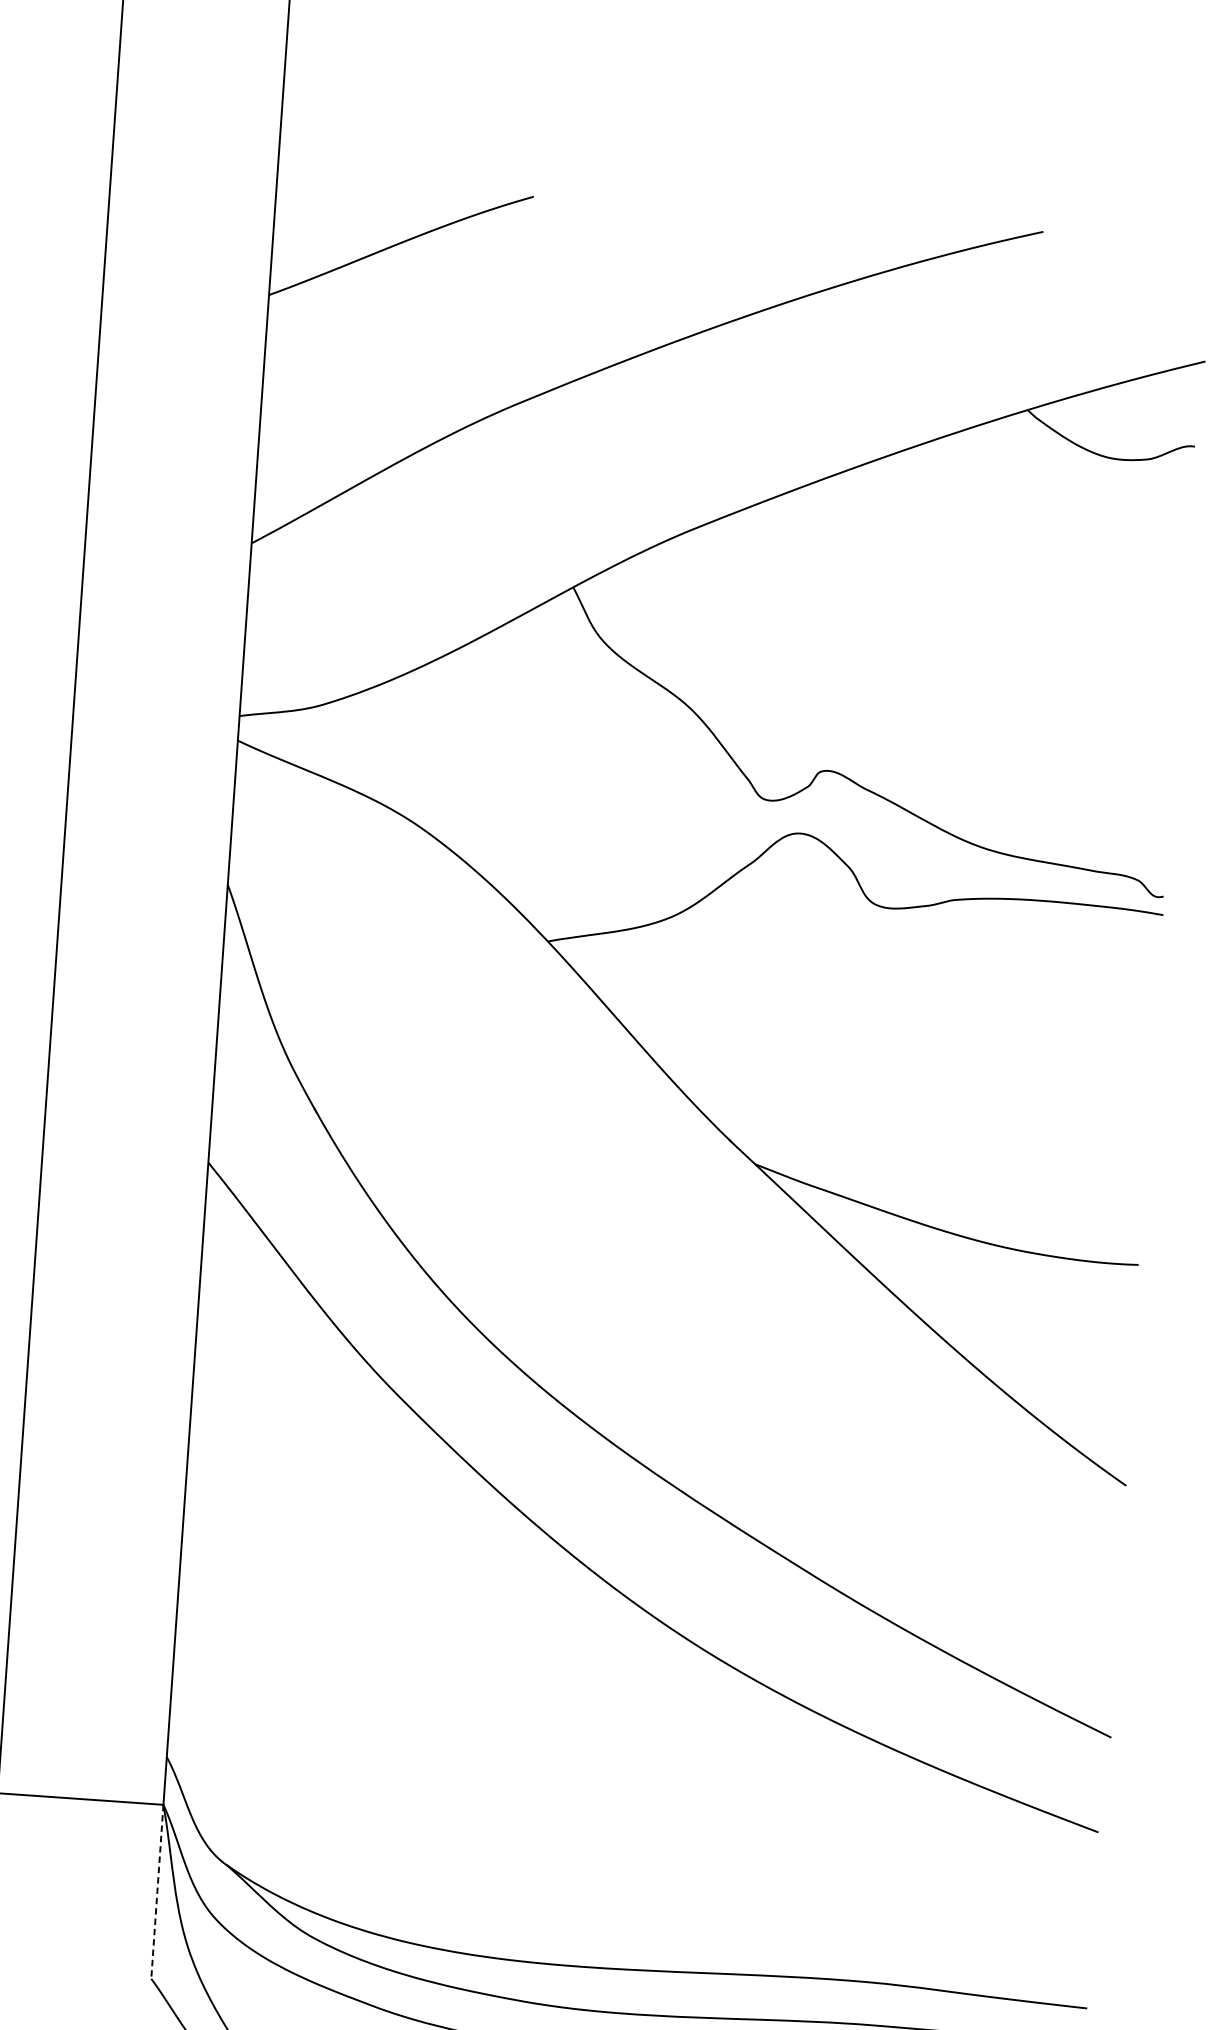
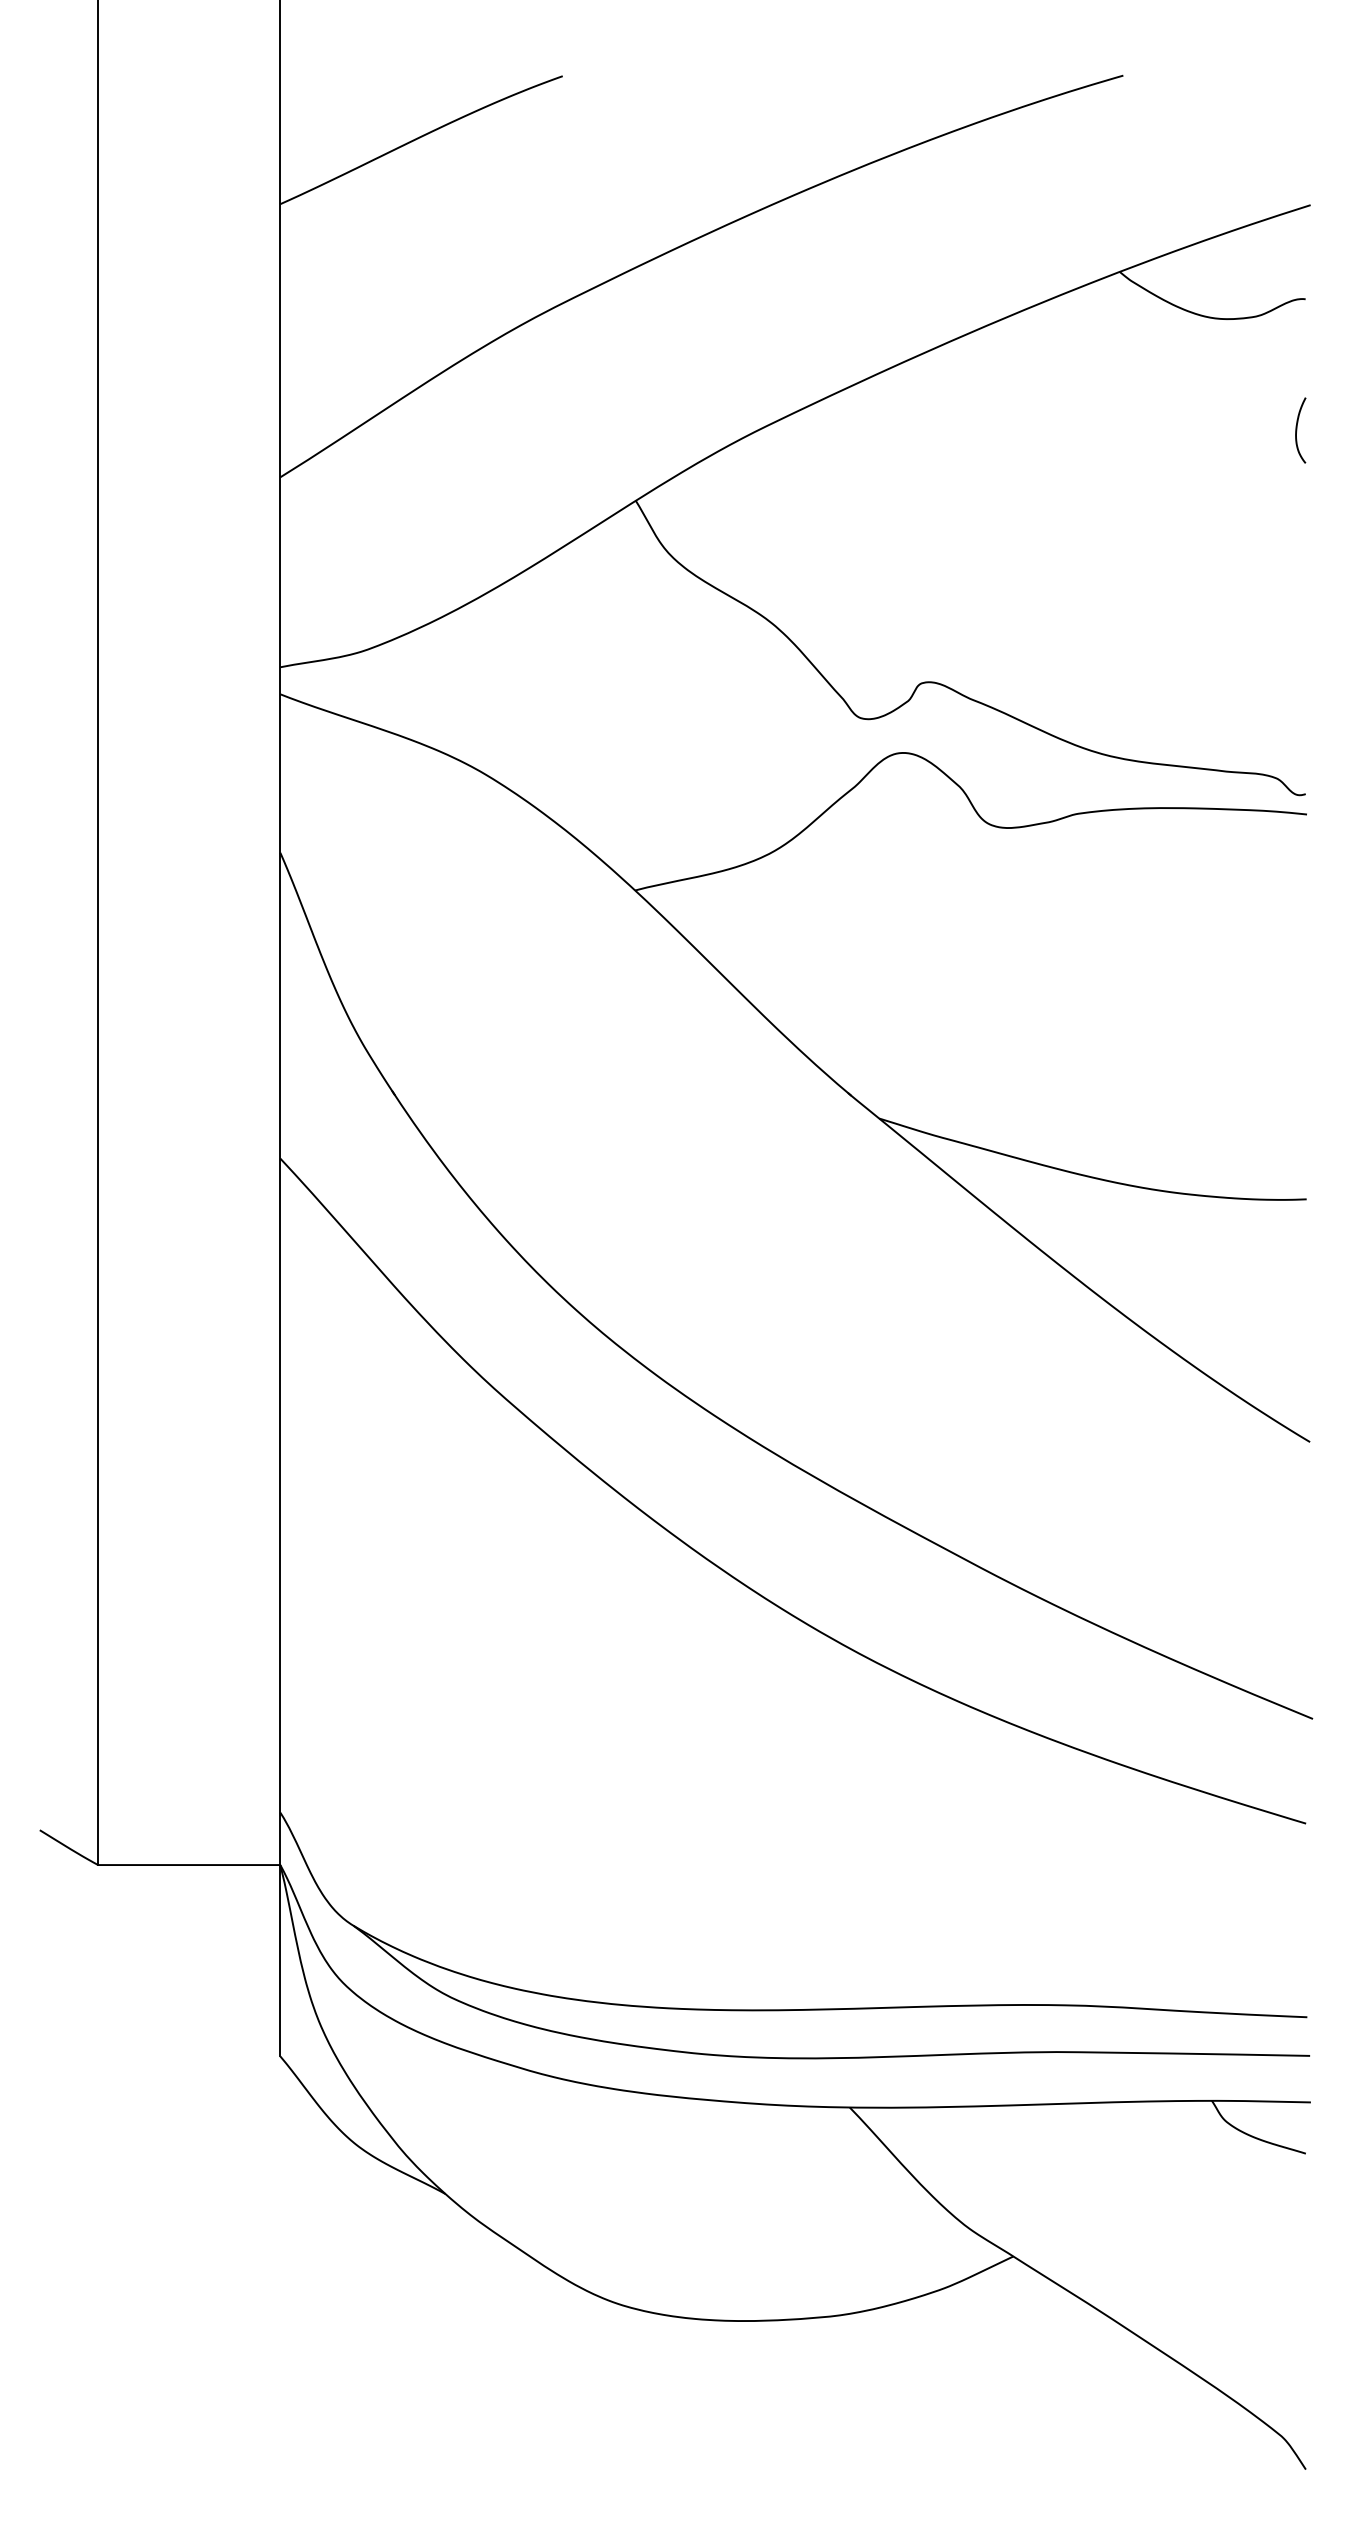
curve: (1179, 565) -> (1297, 430), added
line: (157, 1891) -> (280, 1960), dashed -> solid

